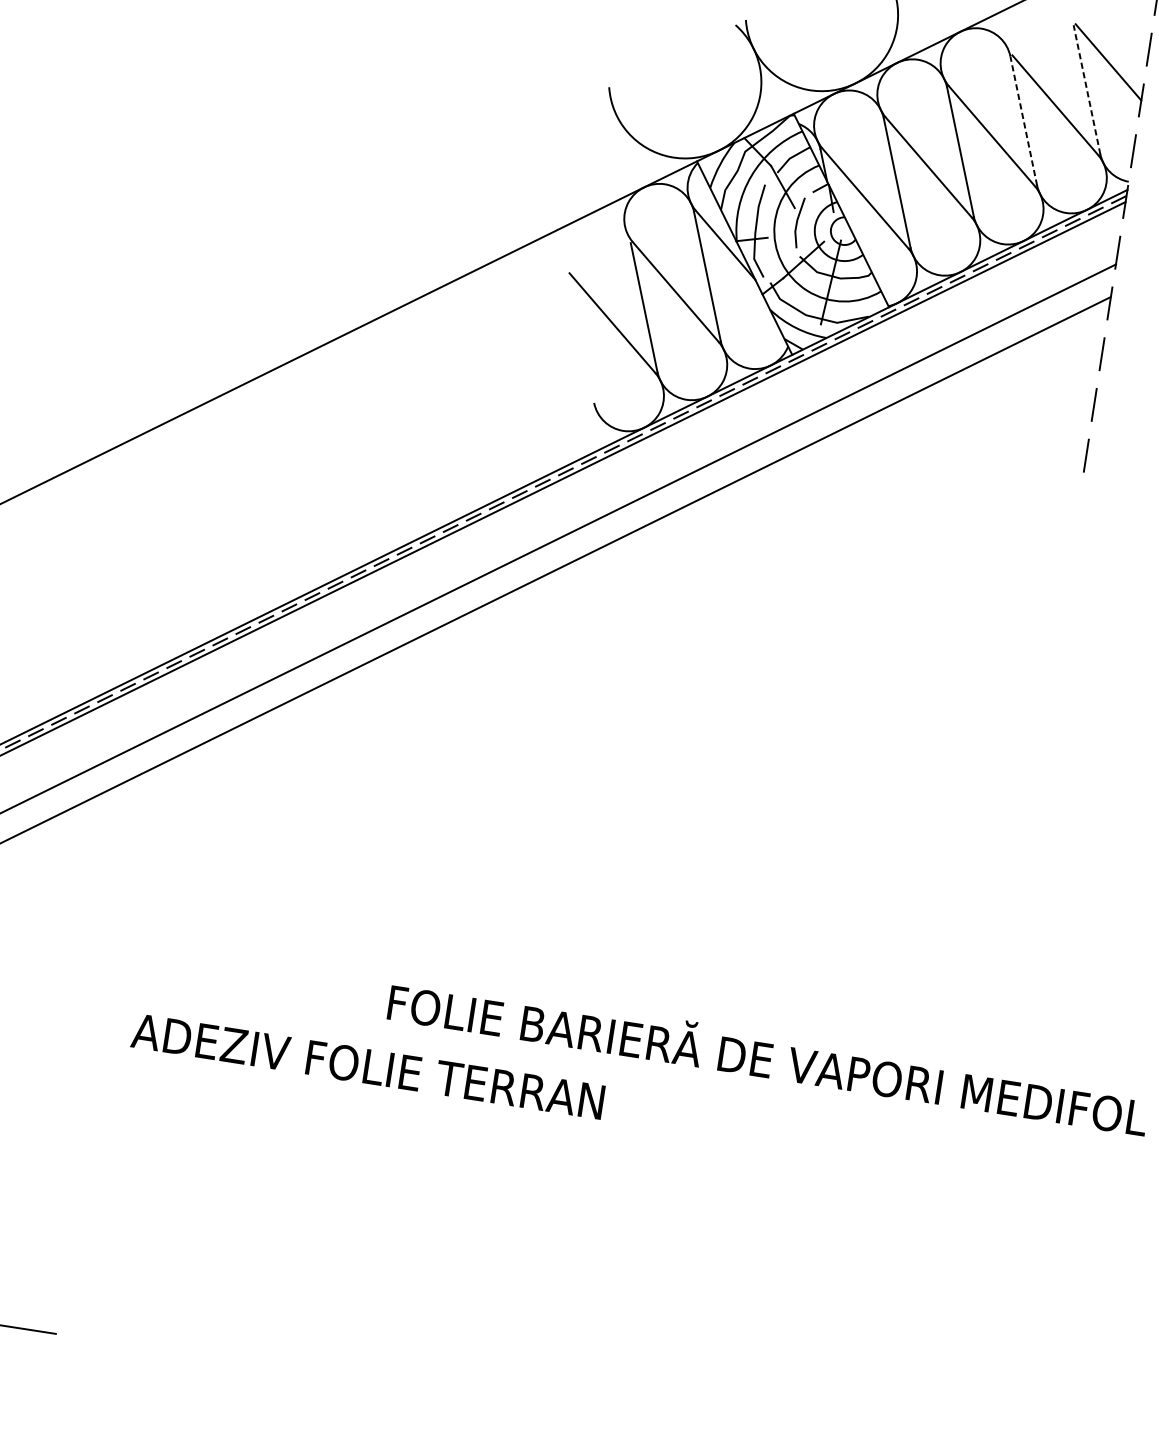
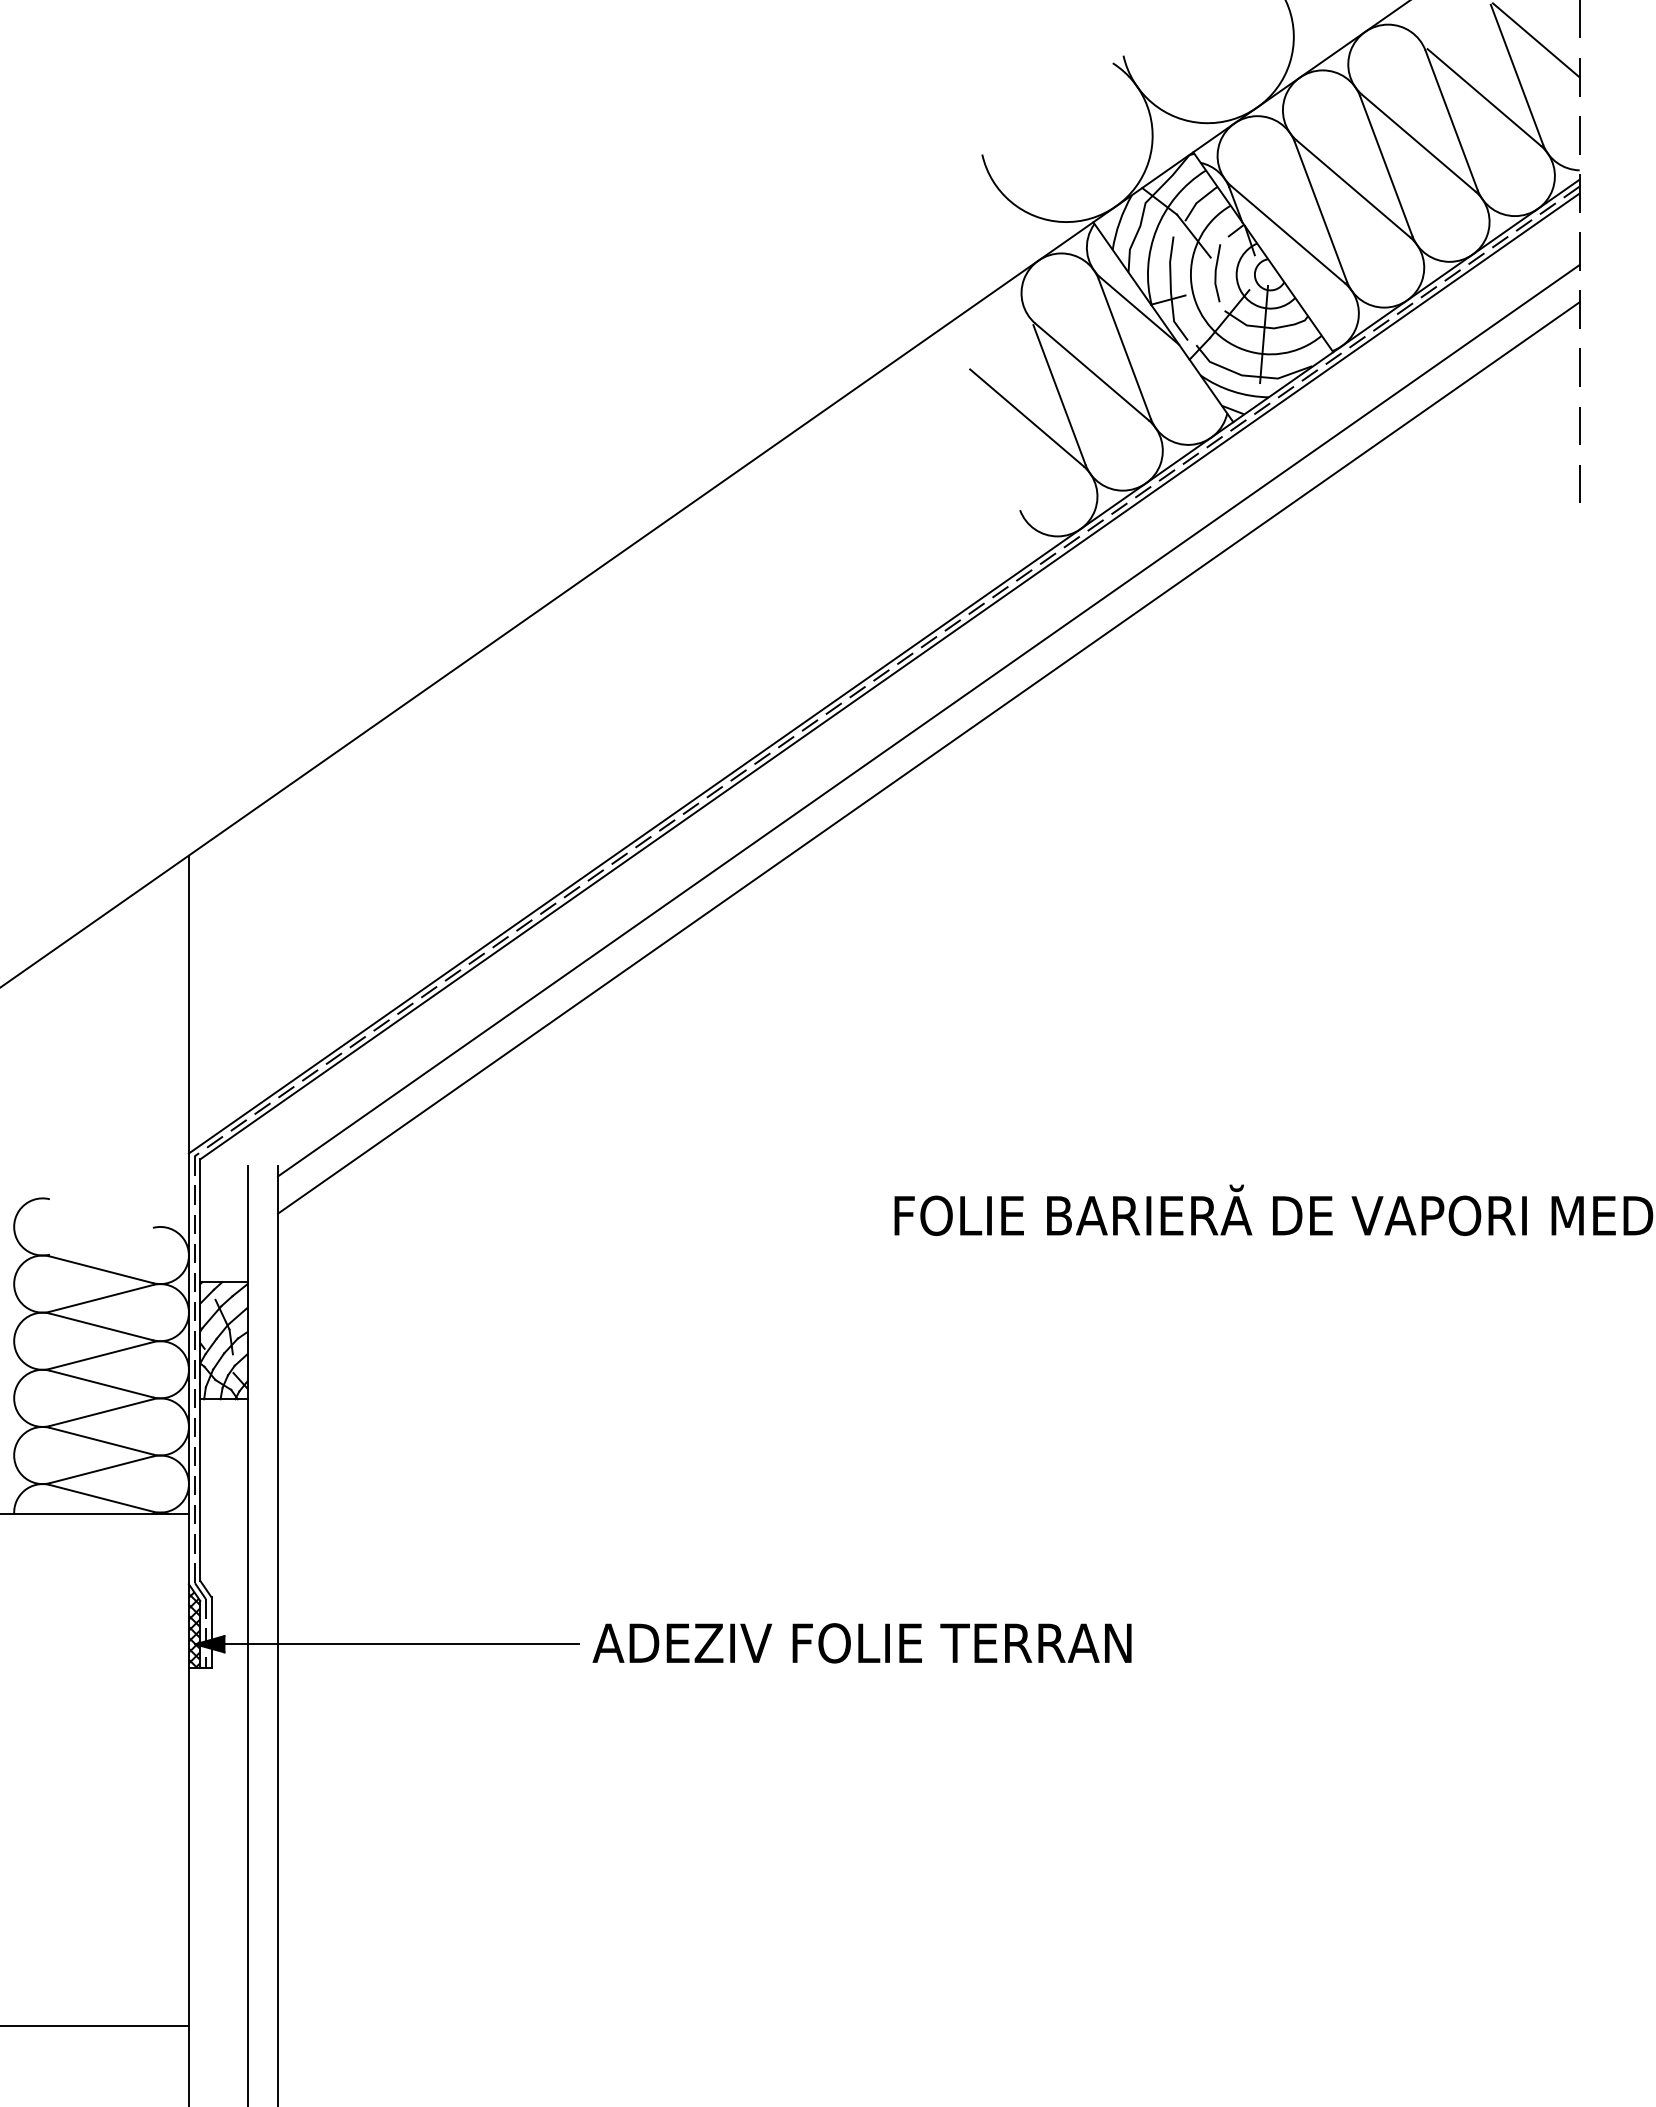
line: (1087, 89) -> (1517, 74), dashed -> solid
line: (1023, 120) -> (1451, 120), dashed -> solid
text: (367, 1066) -> (861, 1643), moved

